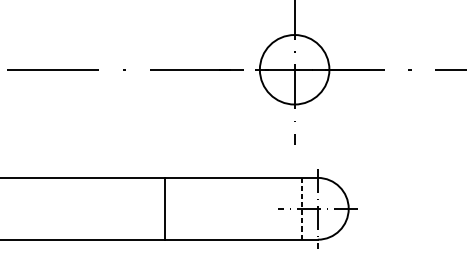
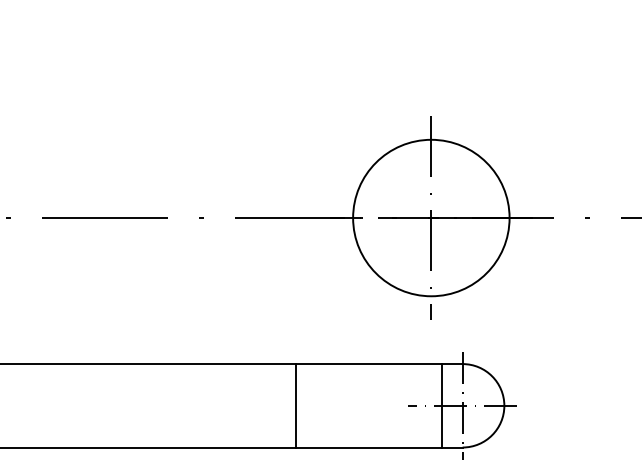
circle: (294, 69) -> (431, 217), size x1.67
line: (165, 208) -> (295, 405), moved
line: (302, 208) -> (441, 405), dashed -> solid

